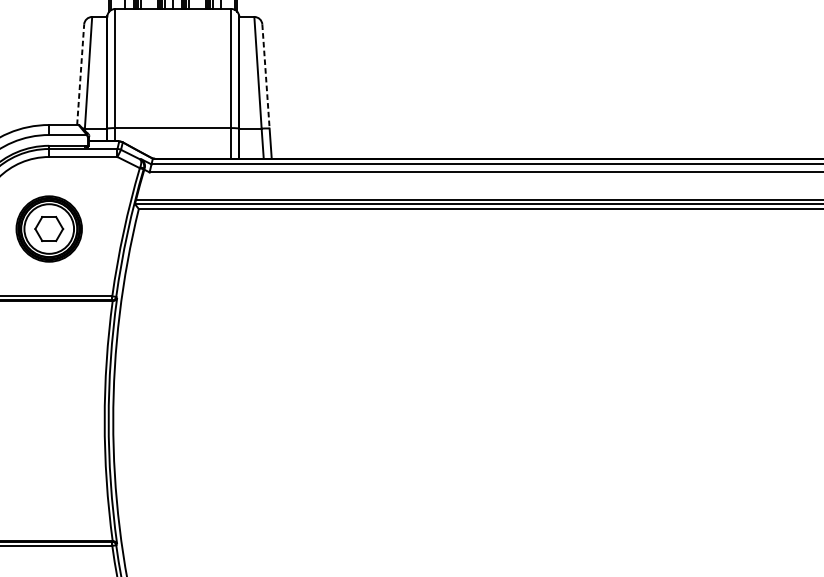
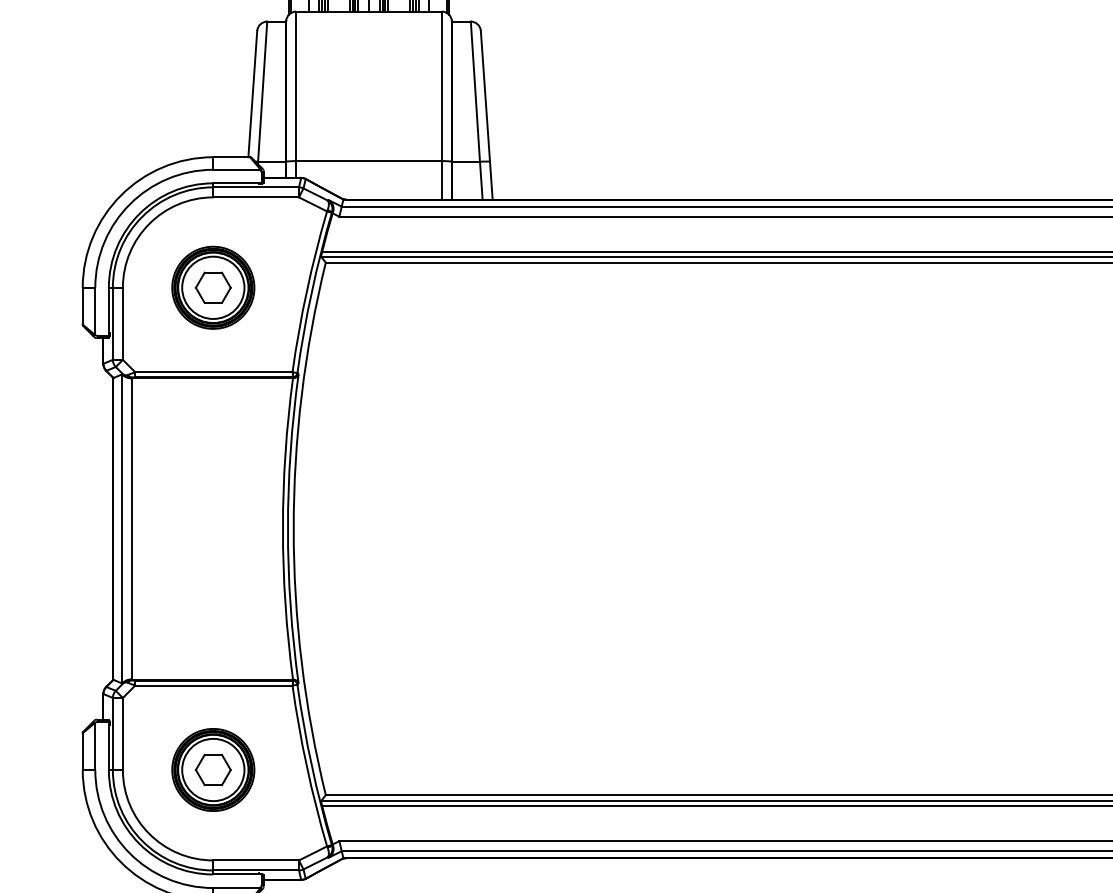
line: (80, 74) -> (252, 93), dashed -> solid
line: (266, 76) -> (485, 96), dashed -> solid

